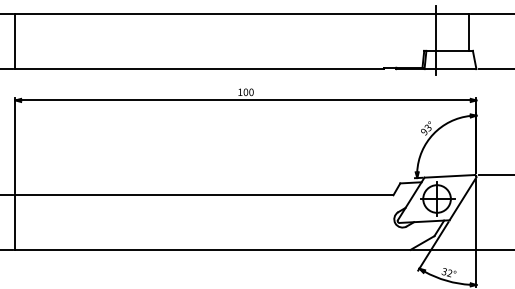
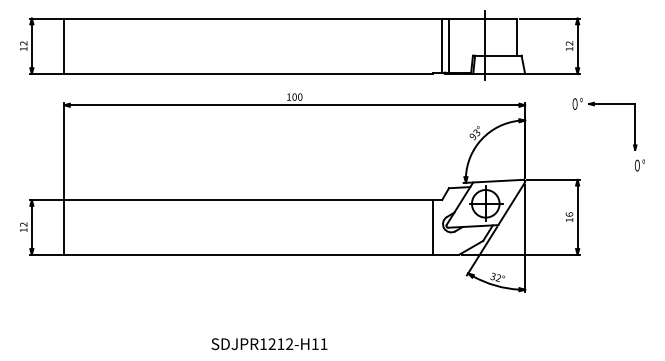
line: (393, 40) -> (442, 45), added
line: (399, 40) -> (448, 45), added
line: (383, 222) -> (432, 227), added

